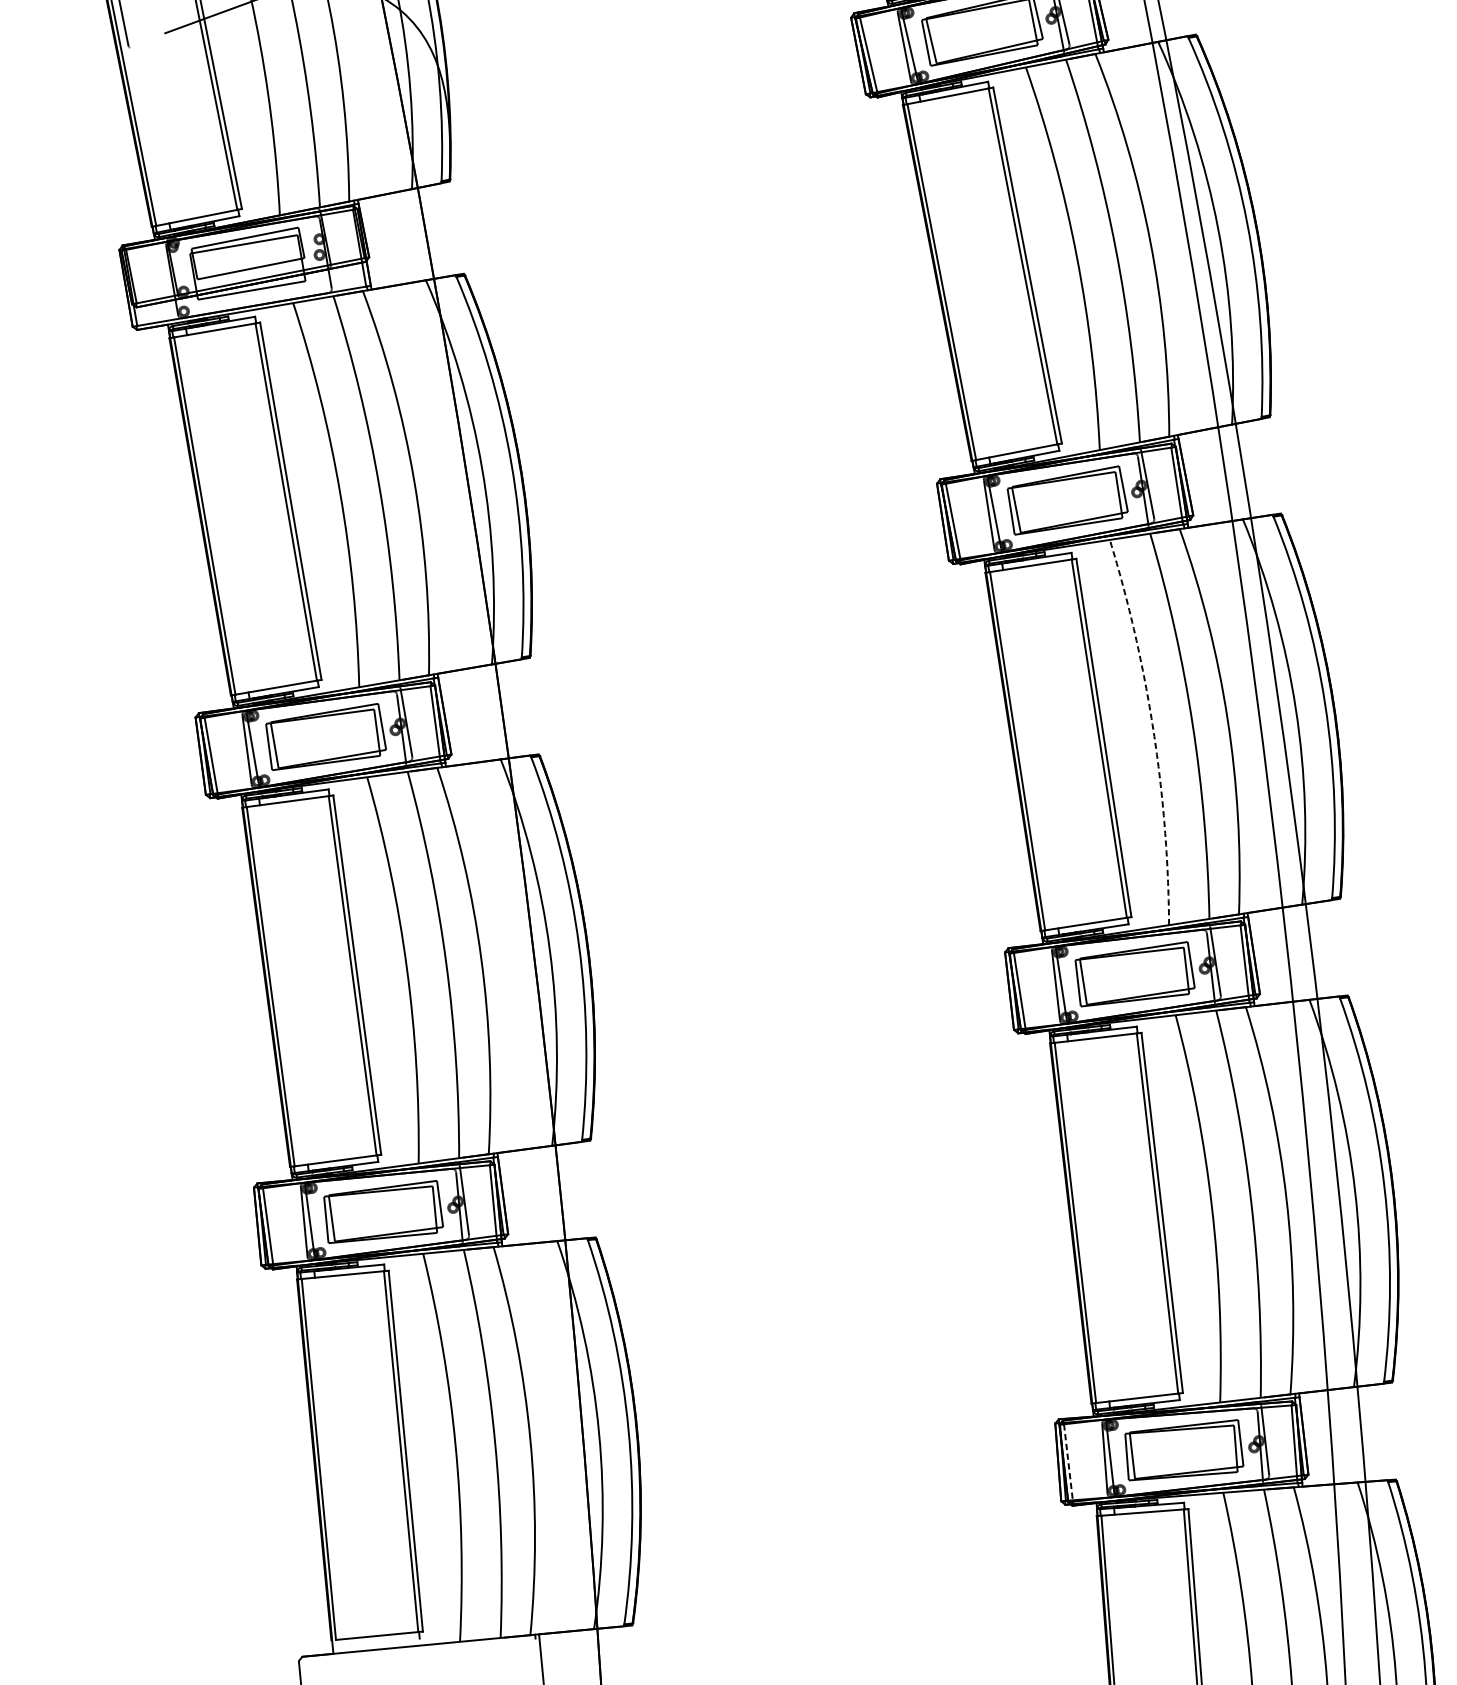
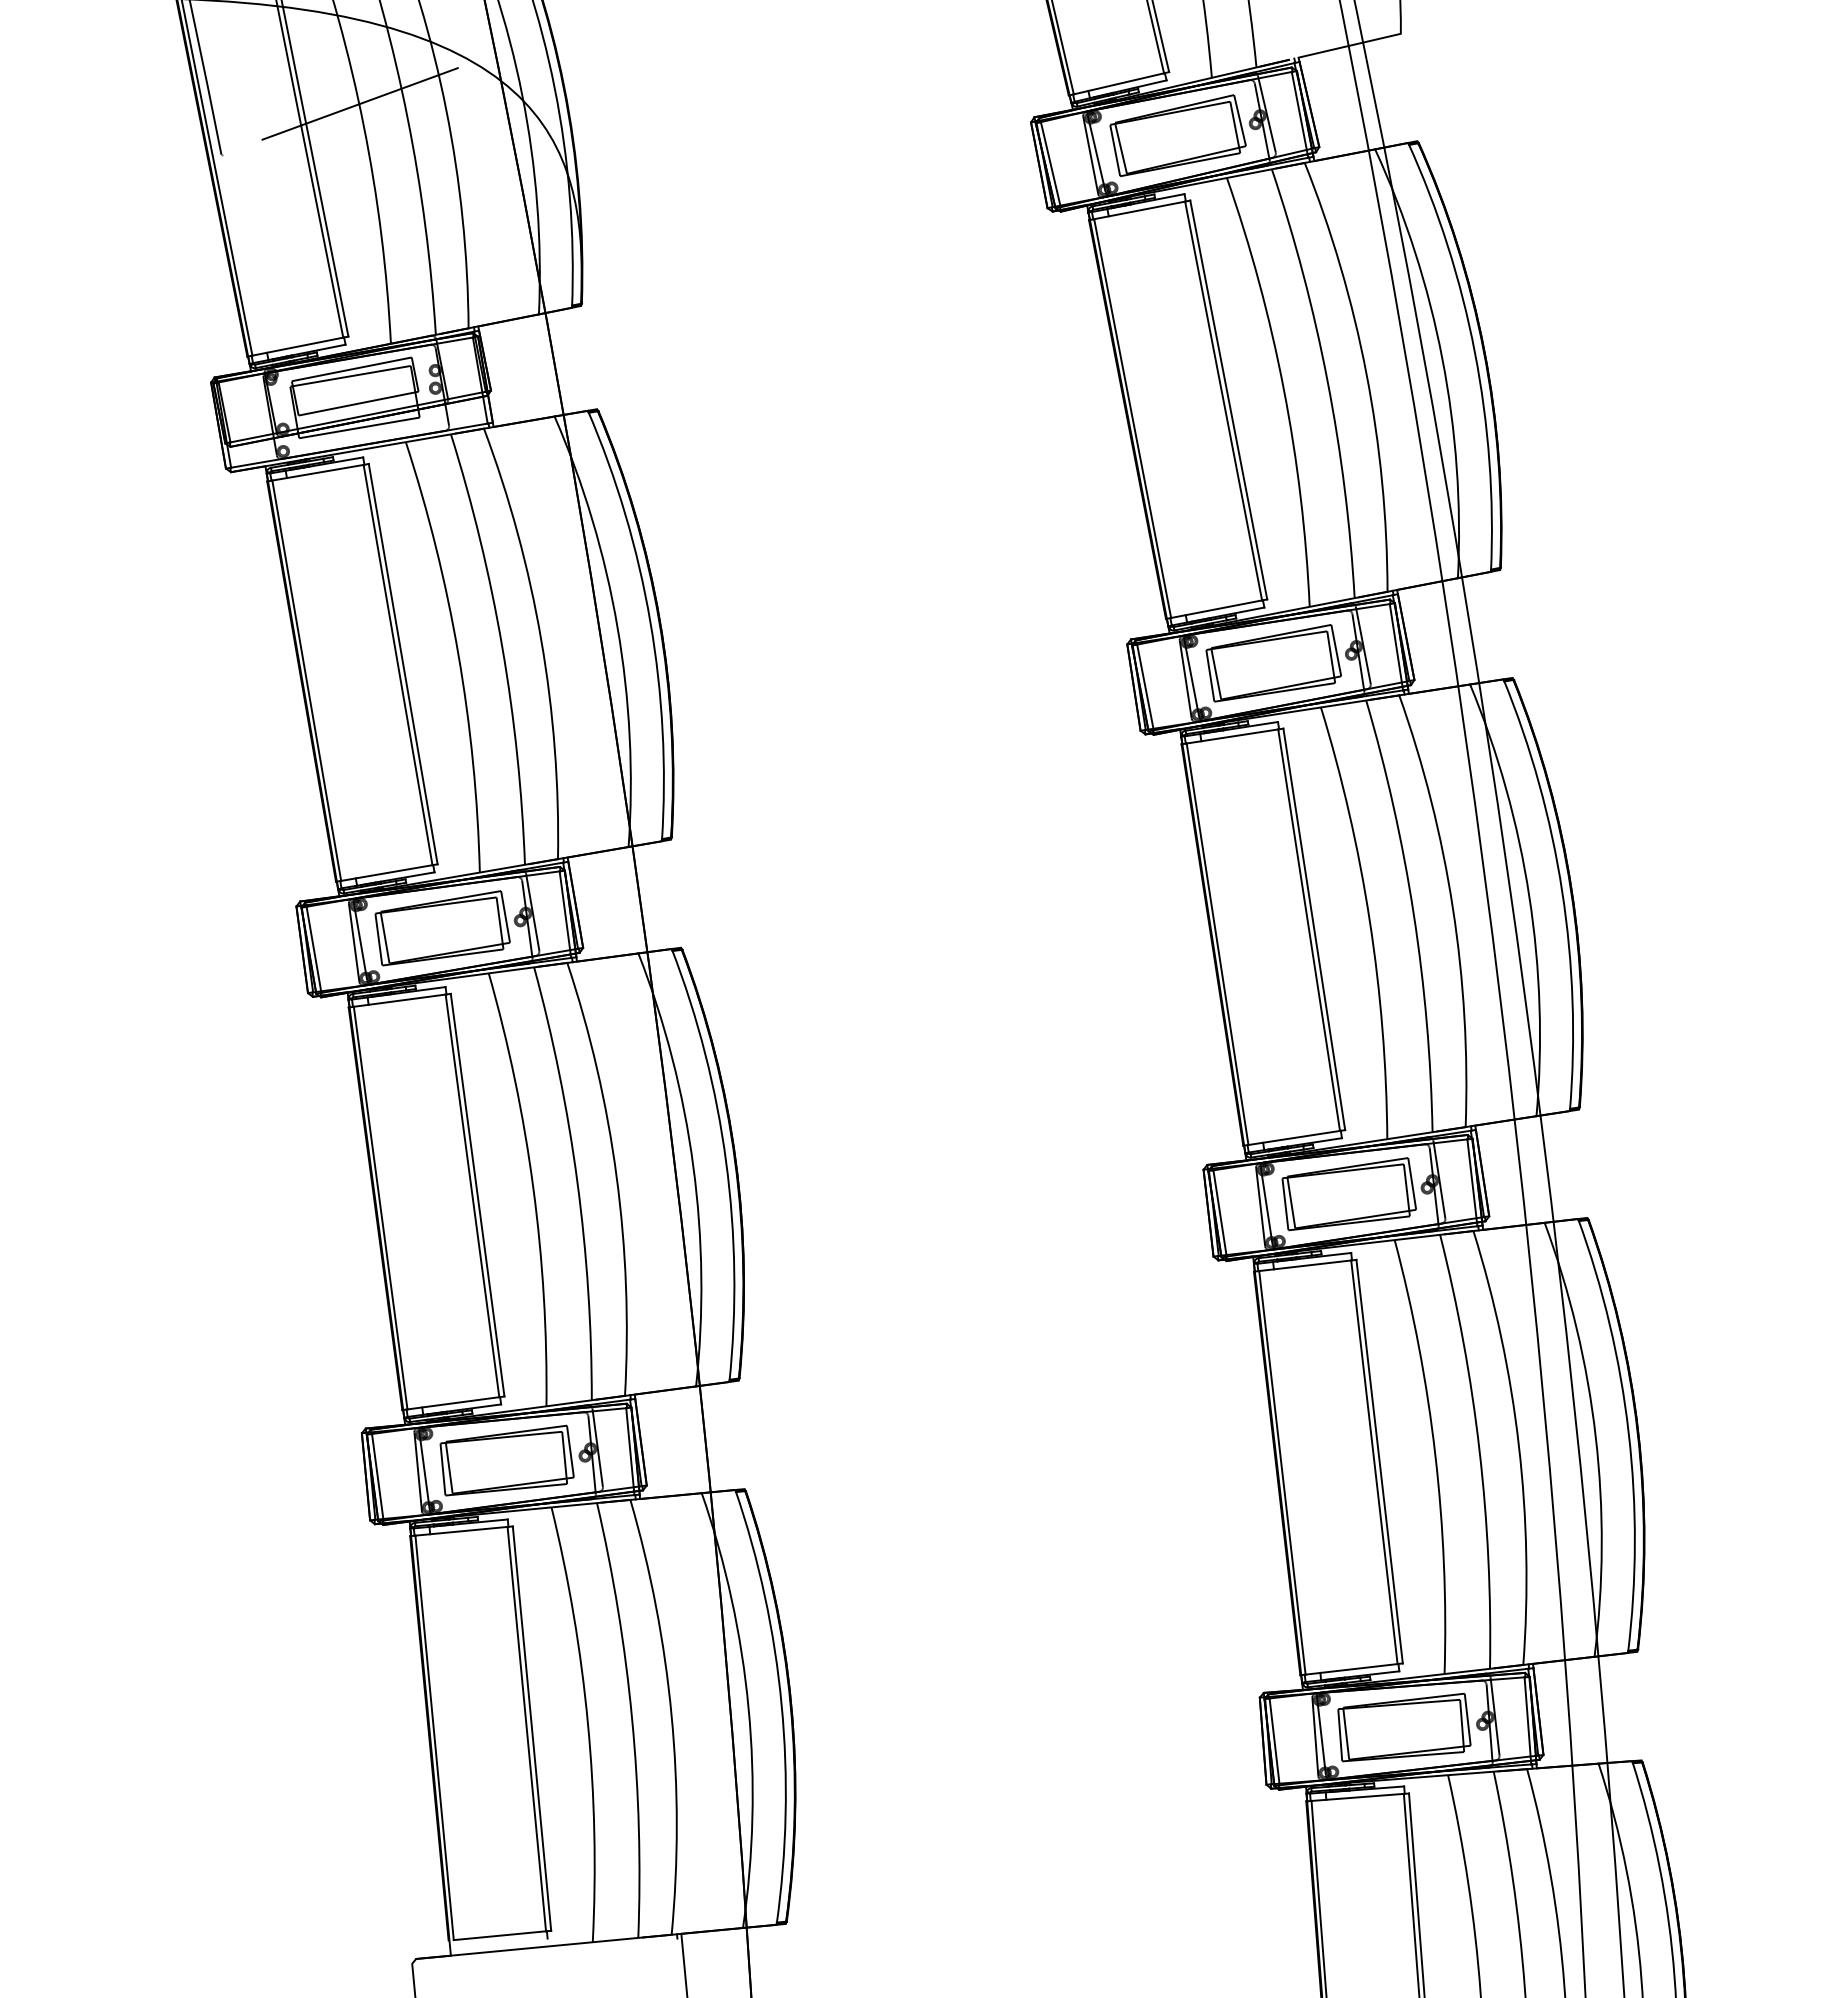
arc: (1153, 730) -> (1369, 920), dashed -> solid
line: (1068, 1462) -> (1274, 1741), dashed -> solid

